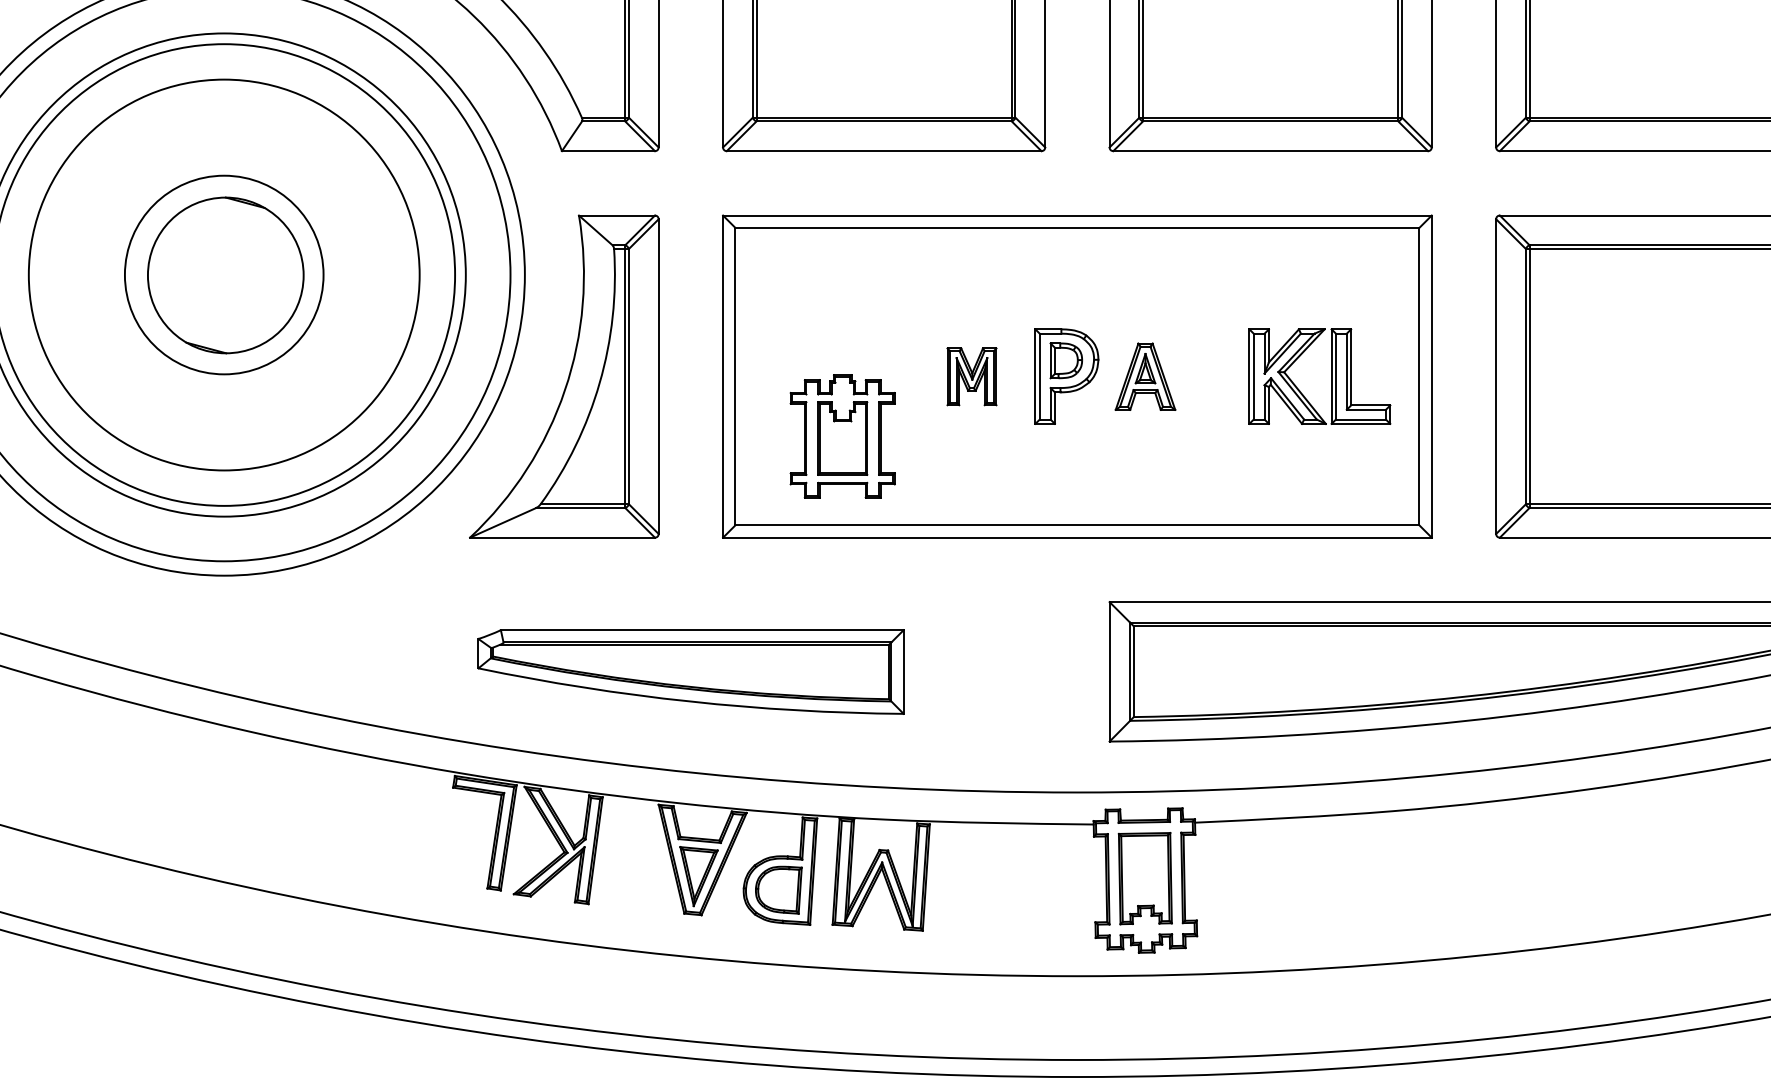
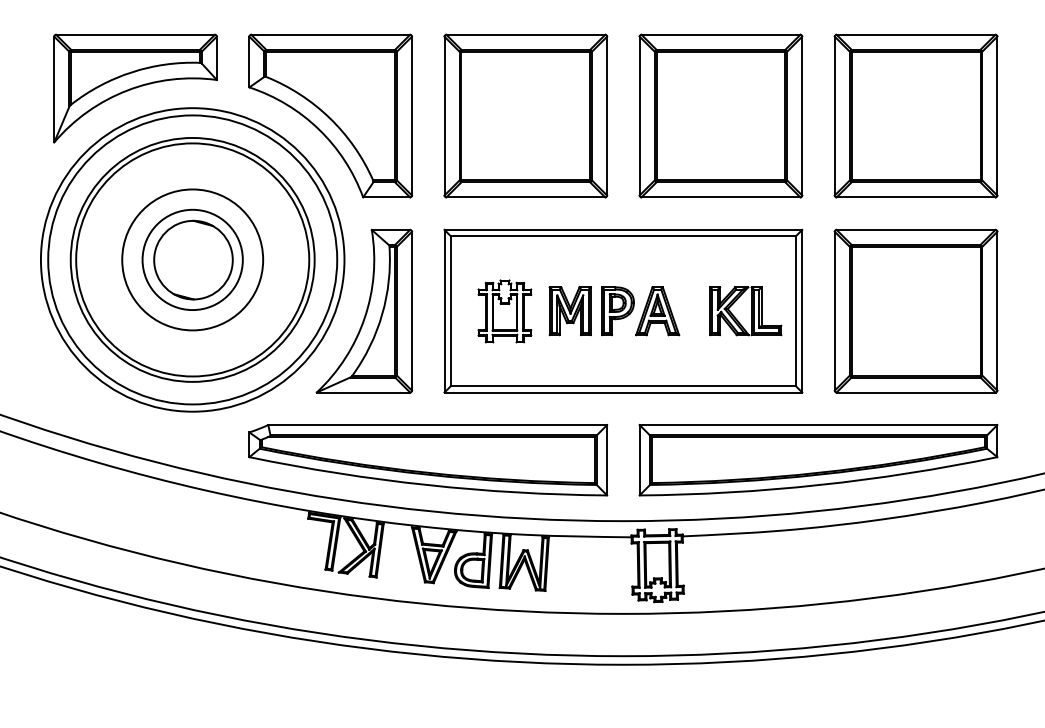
circle: (223, 274) -> (192, 259), size x0.71
part: (970, 377) -> (569, 311), size x1.67
part: (1144, 377) -> (657, 311), size x1.43
part: (841, 436) -> (504, 311), moved
part: (691, 672) -> (428, 460), size x1.67

